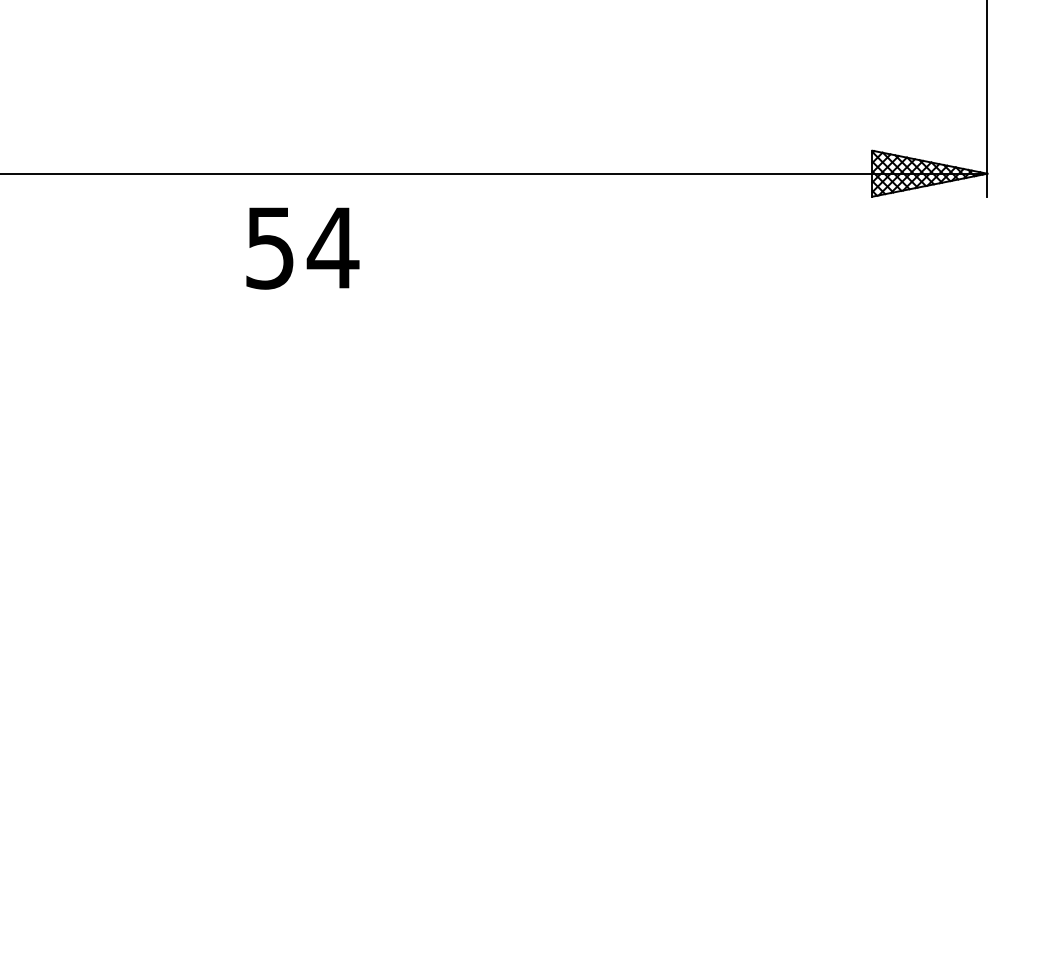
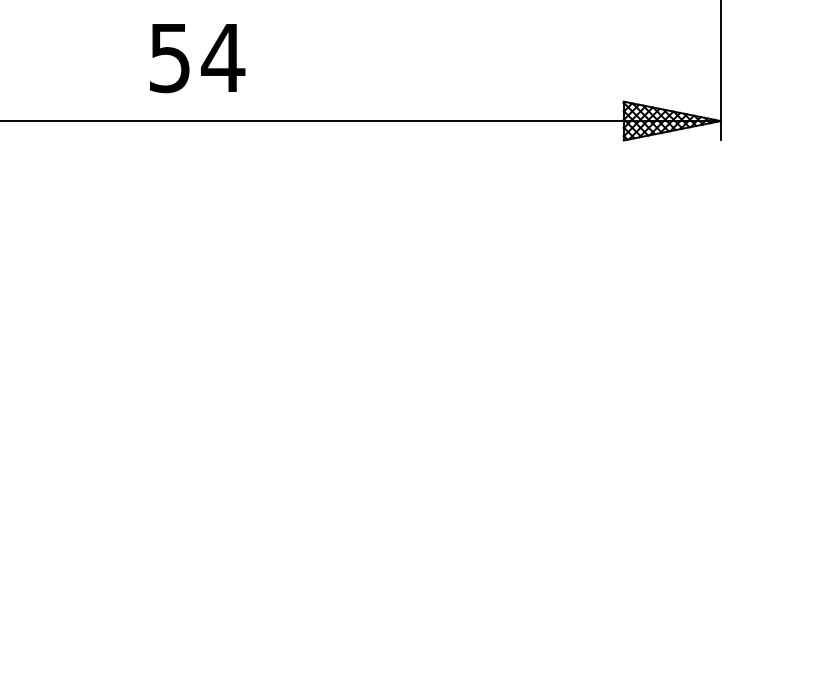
text: (302, 248) -> (197, 58), moved

